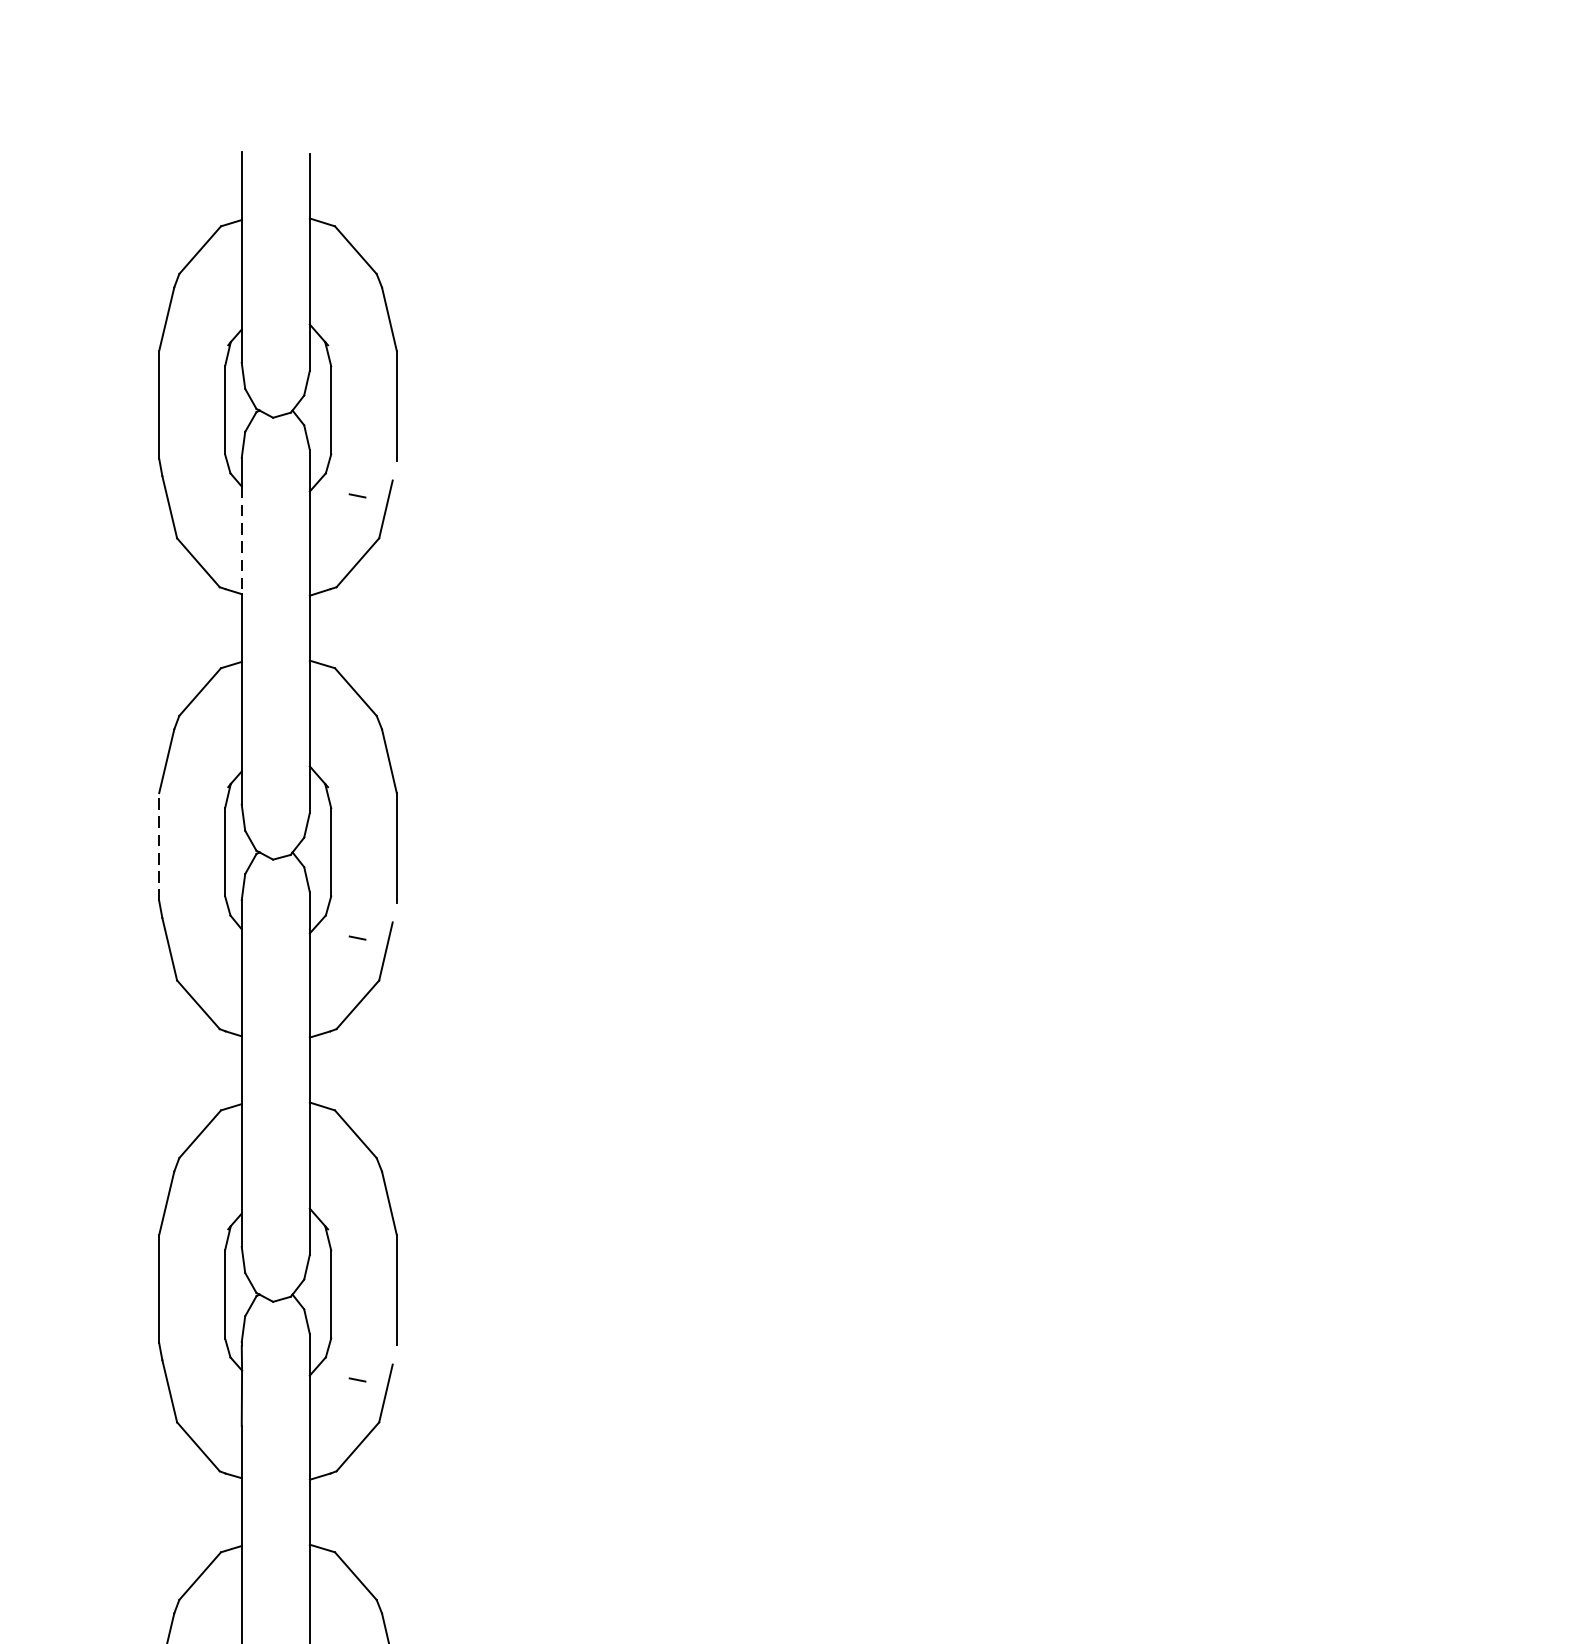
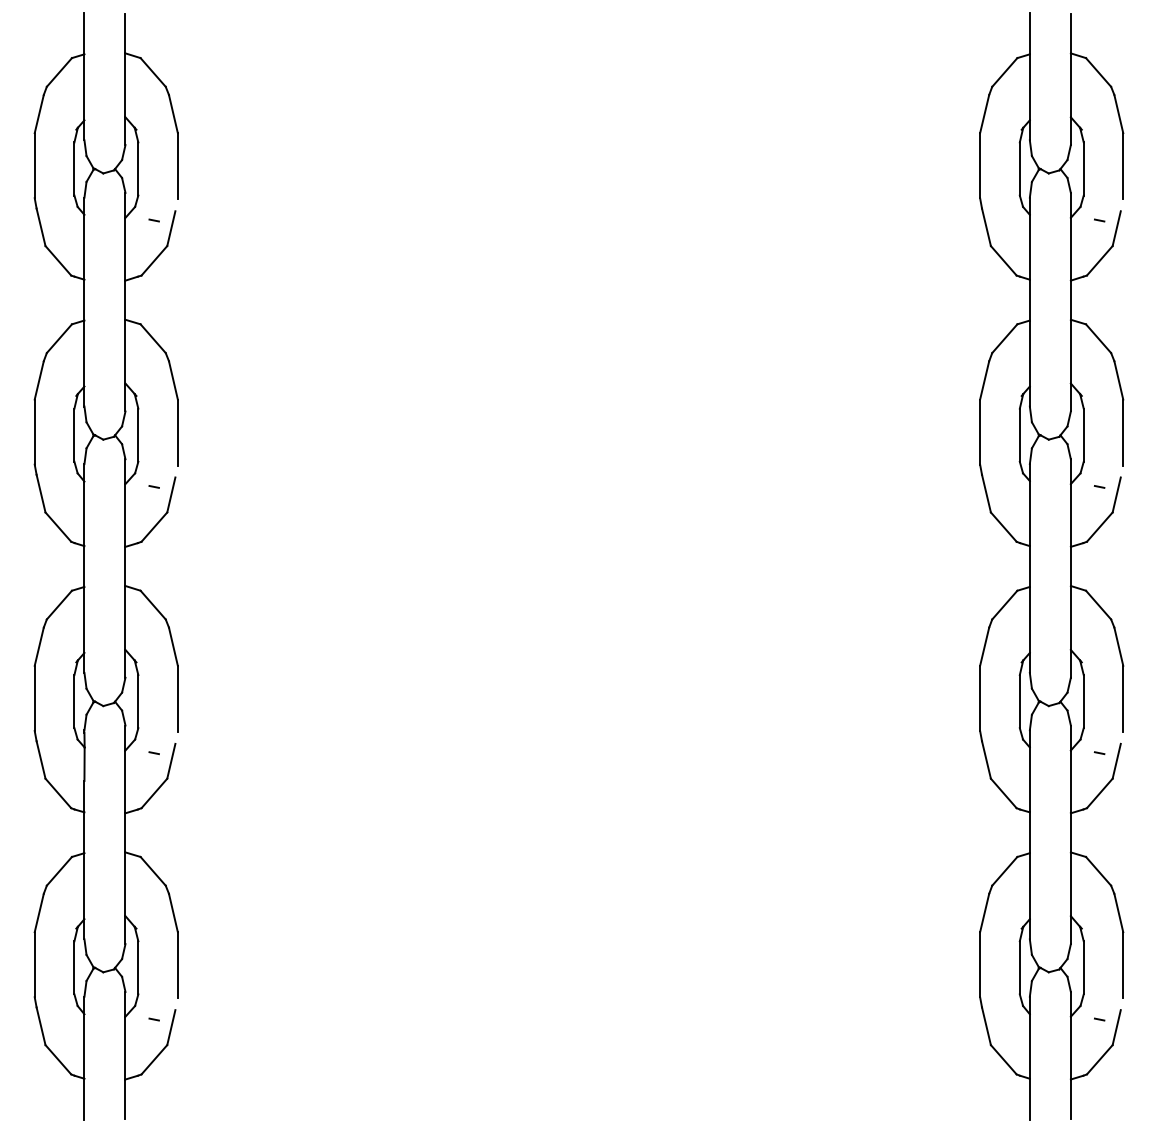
line: (241, 540) -> (84, 247), dashed -> solid
line: (158, 847) -> (34, 432), dashed -> solid

